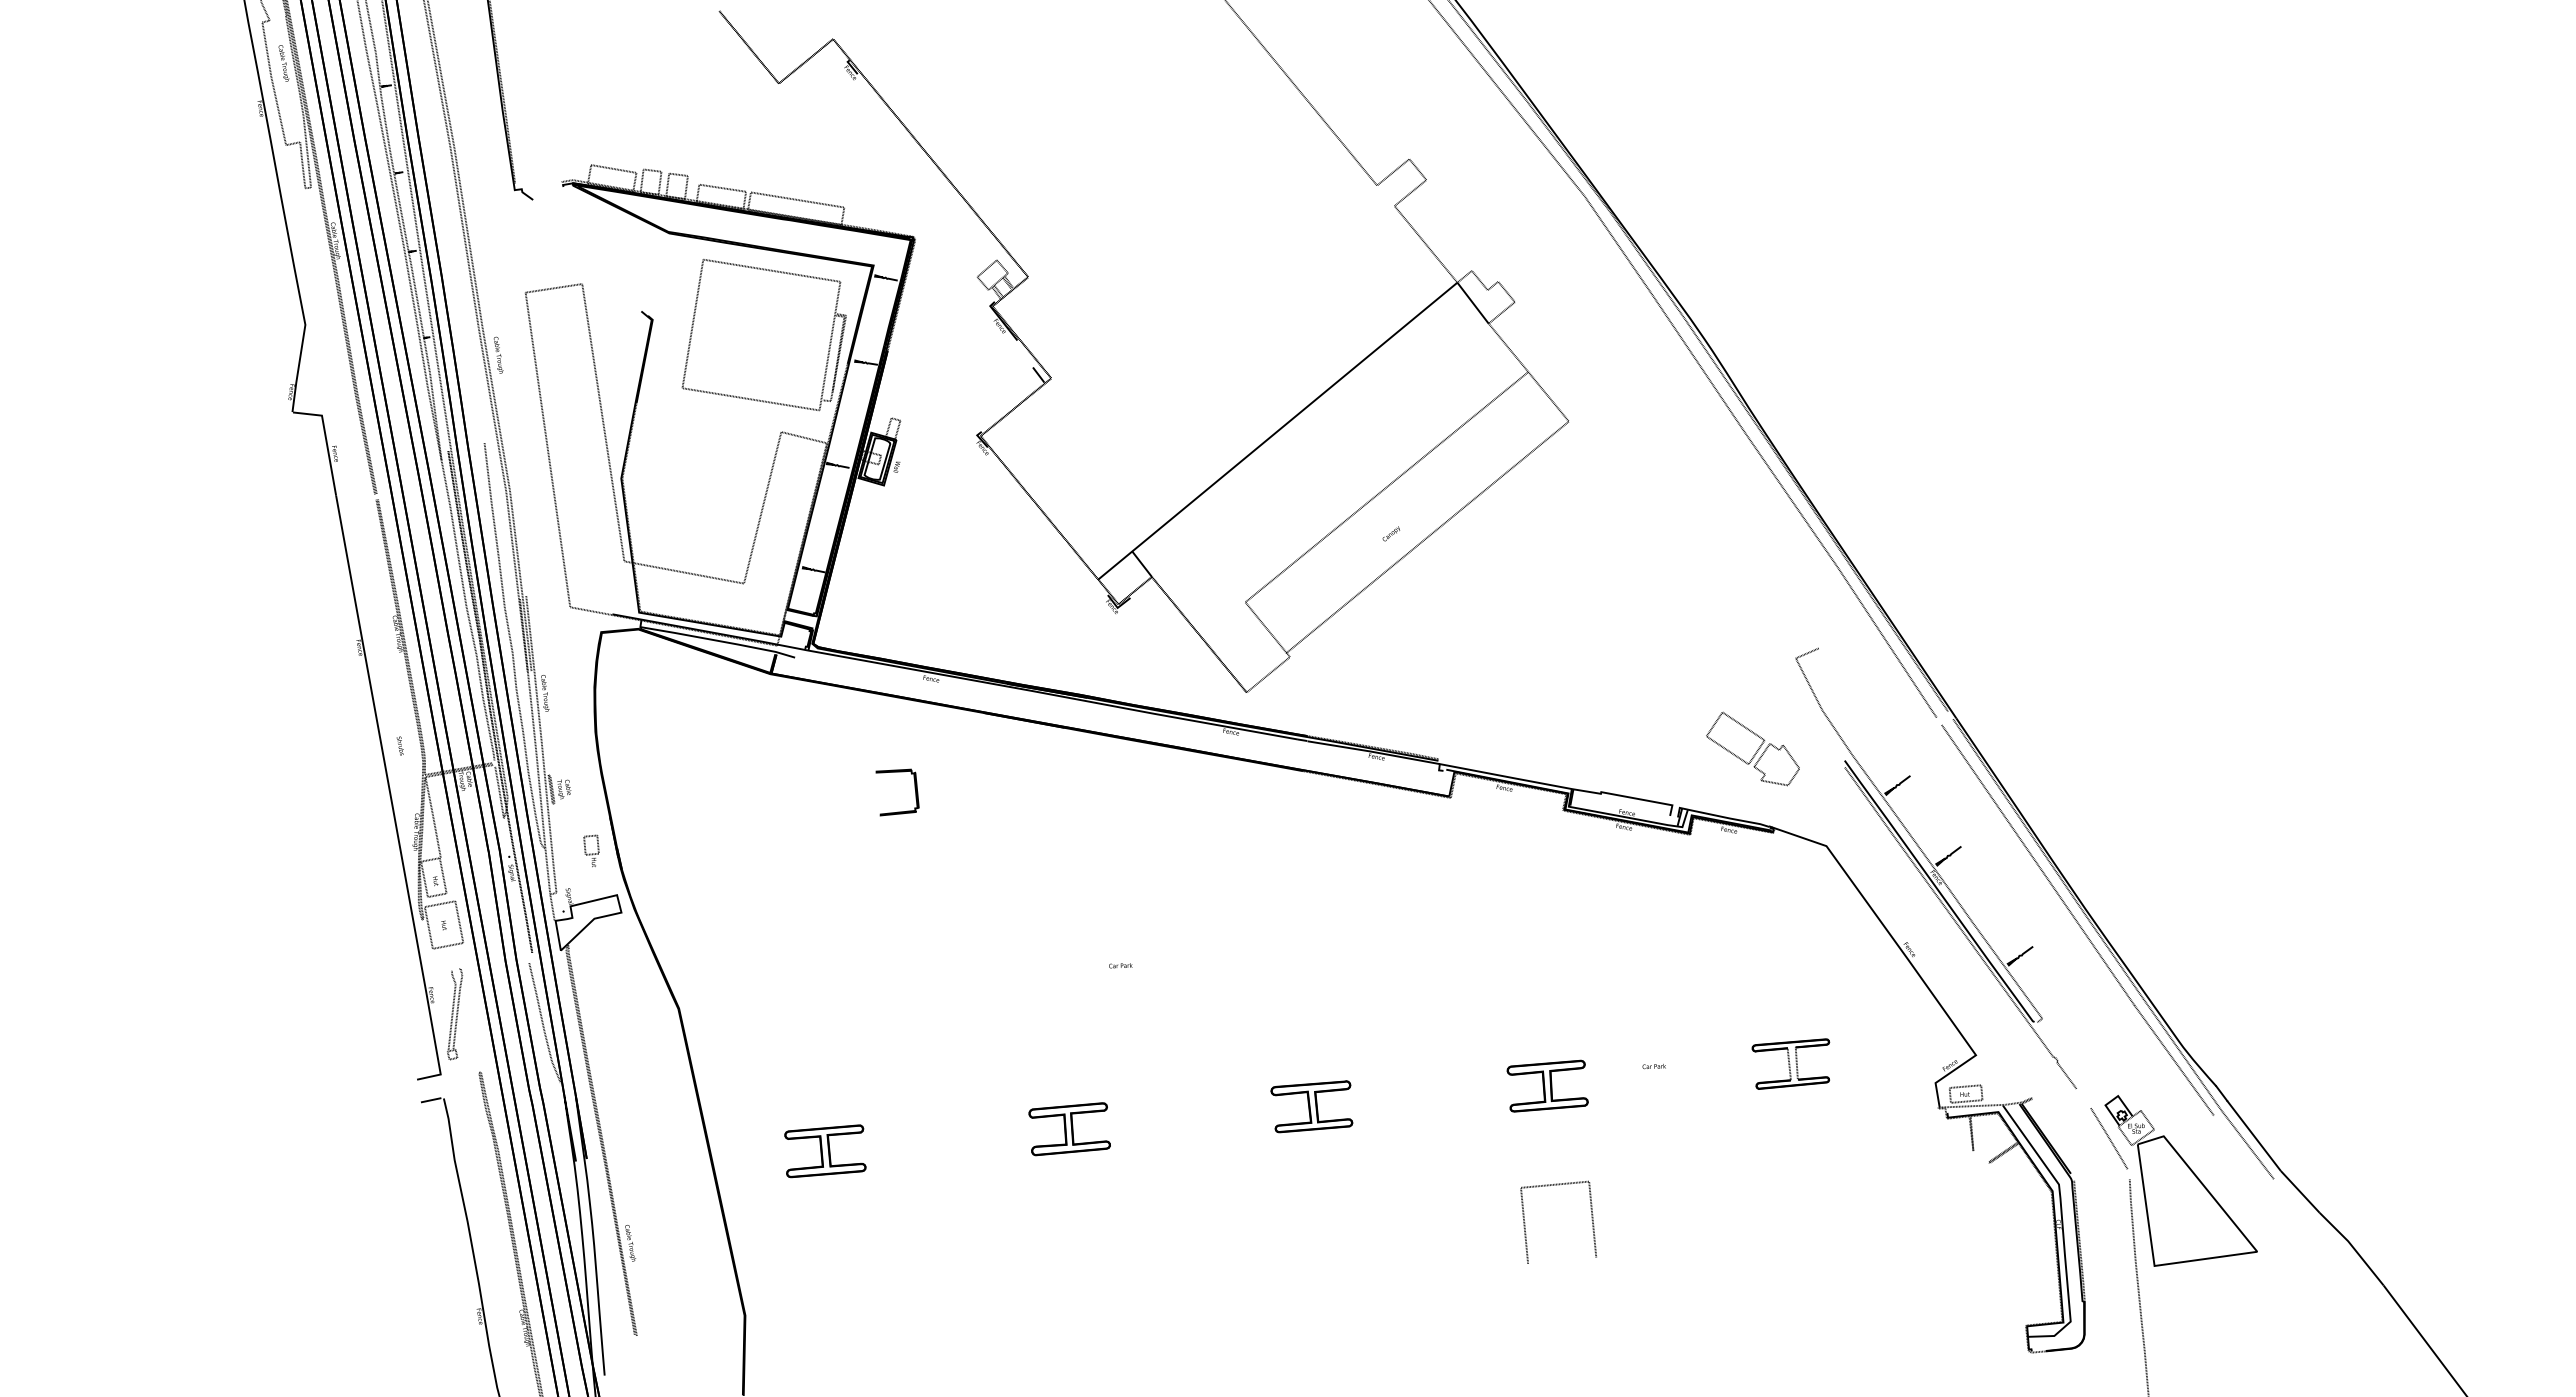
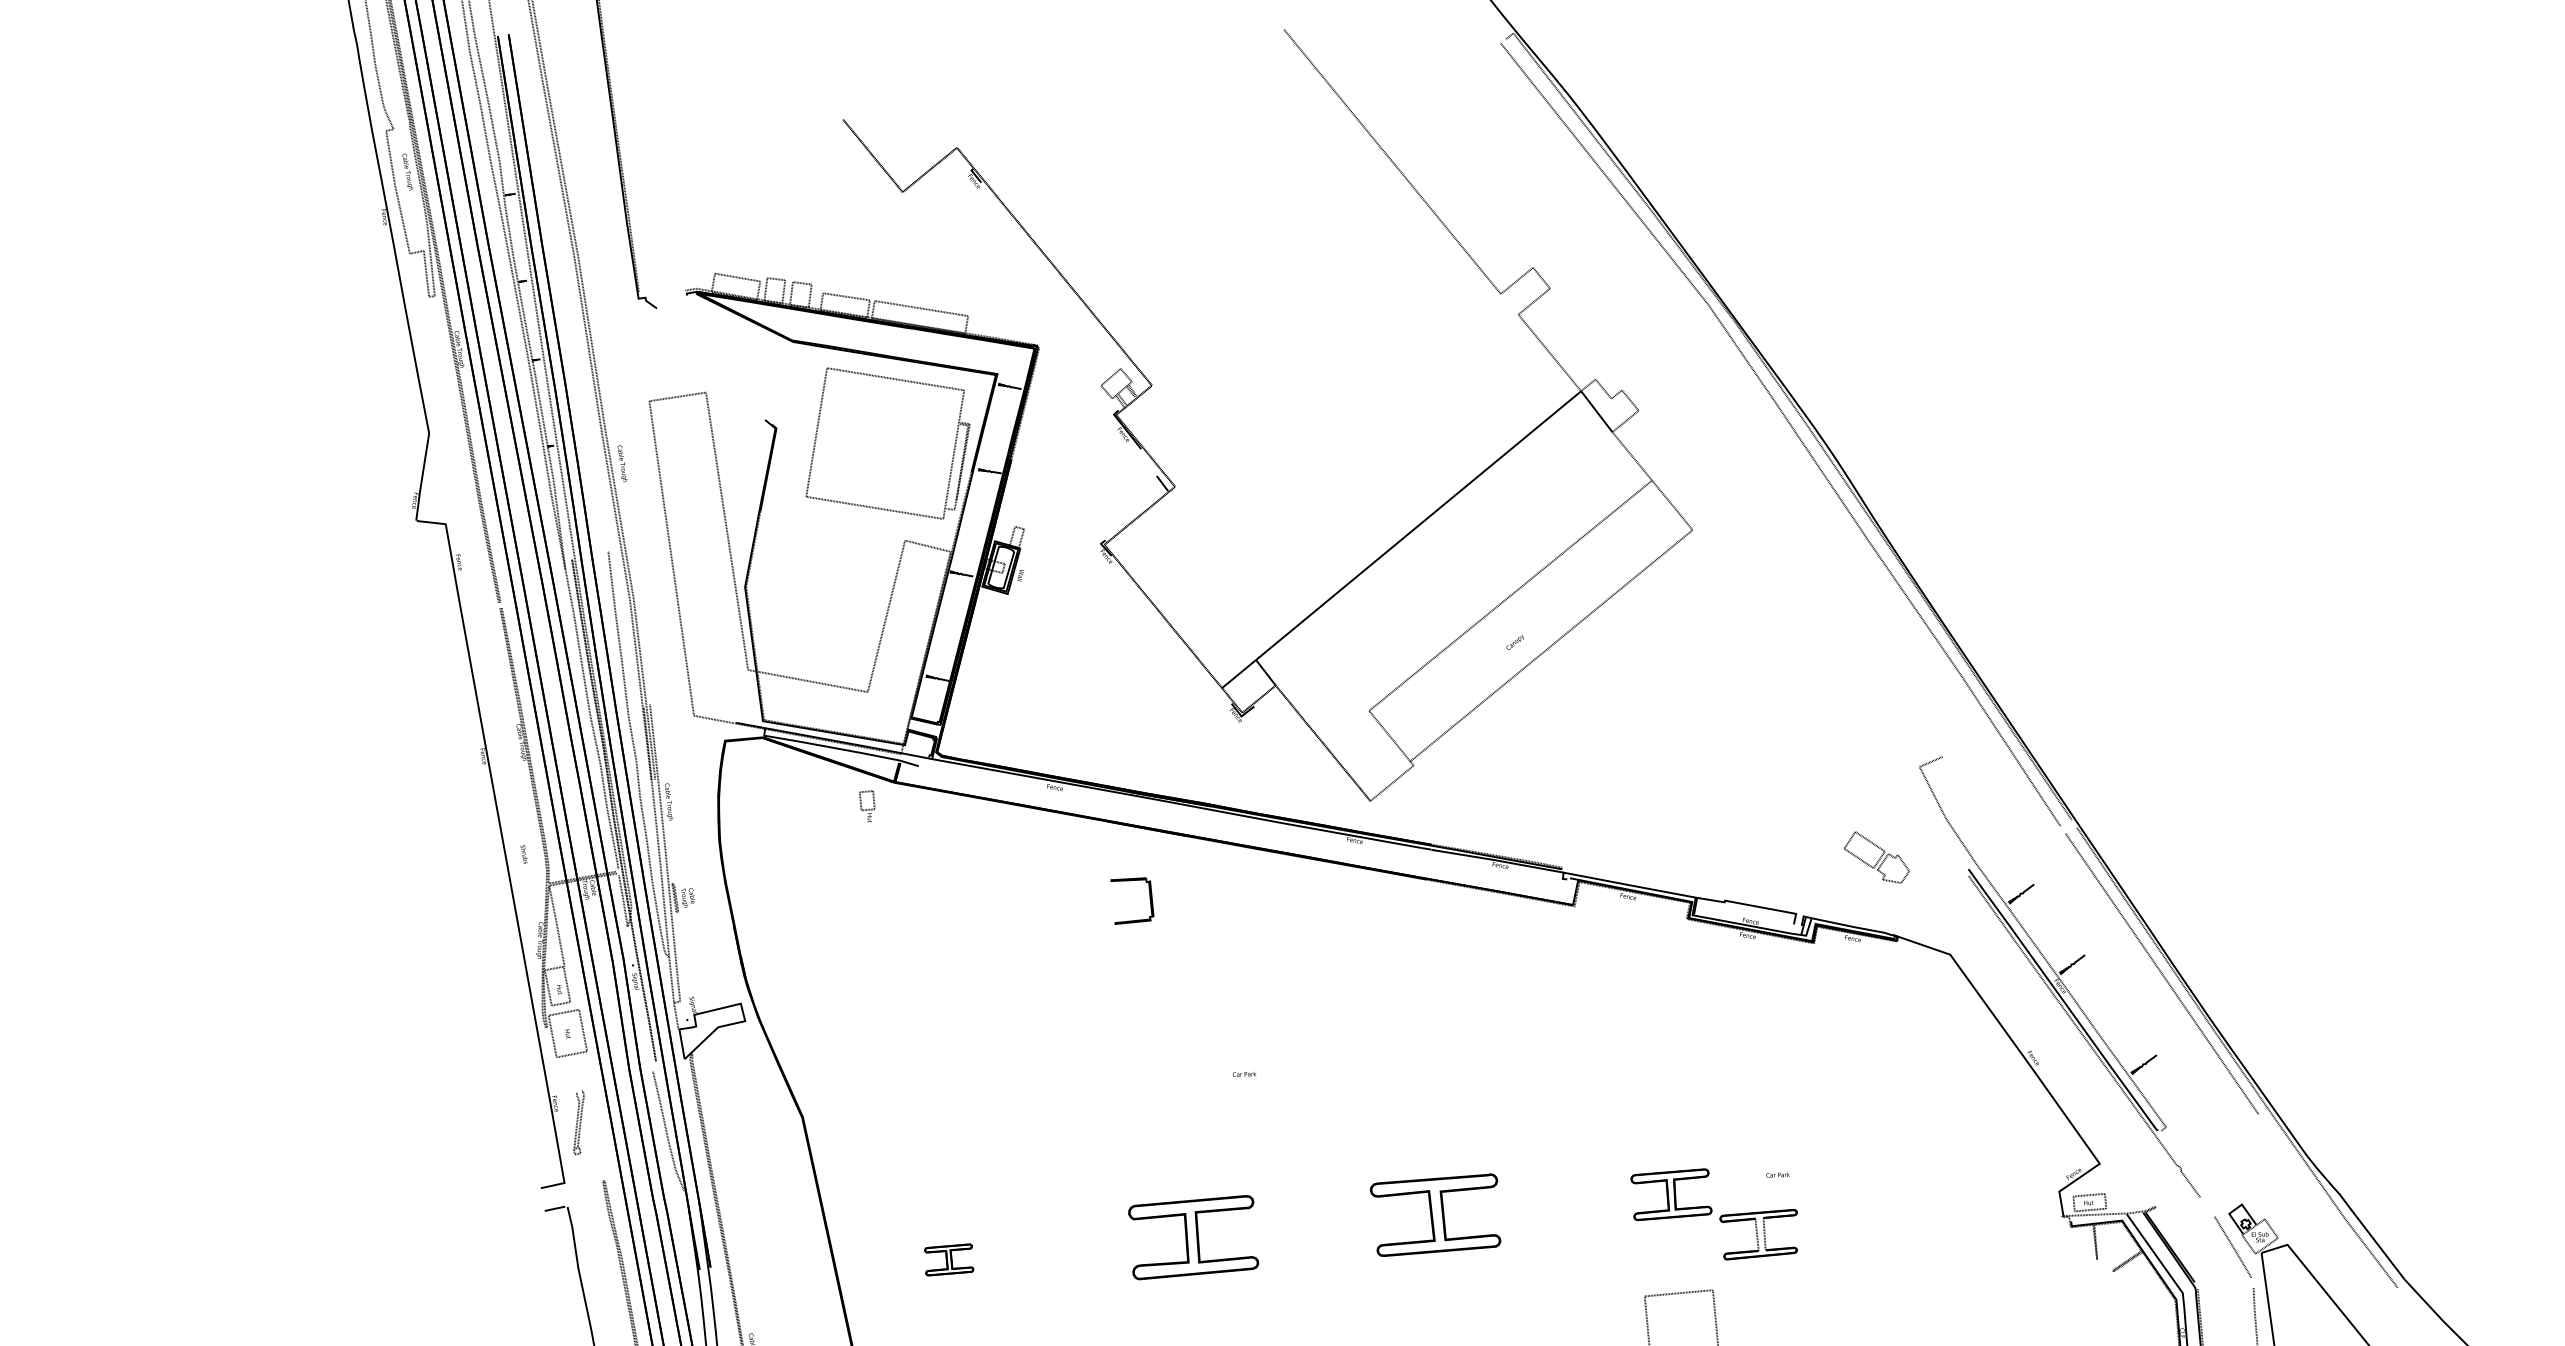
part: (1752, 748) -> (1876, 857), size x0.7
part: (914, 788) -> (1149, 897), moved
part: (591, 850) -> (867, 806), moved
part: (455, 1014) -> (579, 1123), size x0.7
line: (2174, 1060) -> (2298, 1169), removed
part: (1790, 1063) -> (1758, 1234), moved
part: (1311, 1106) -> (1435, 1215), size x1.6
part: (1069, 1129) -> (1193, 1238), size x1.6
part: (825, 1151) -> (949, 1260), size x0.6

